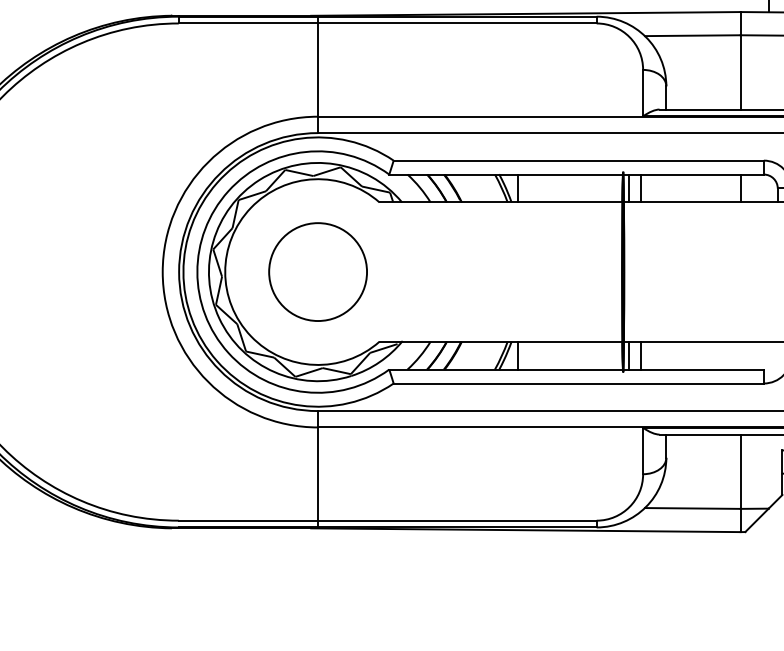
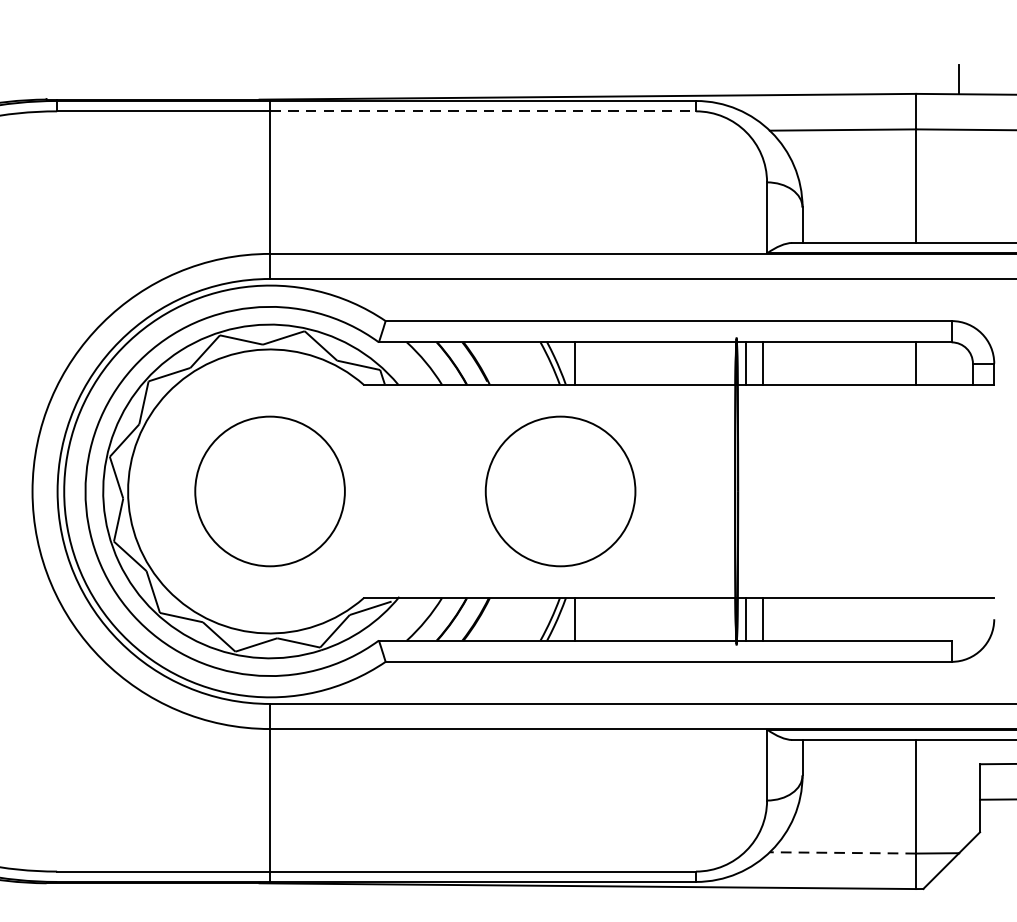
line: (457, 23) -> (483, 111), solid -> dashed
circle: (507, 271) -> (559, 490), added
line: (692, 508) -> (842, 852), solid -> dashed

